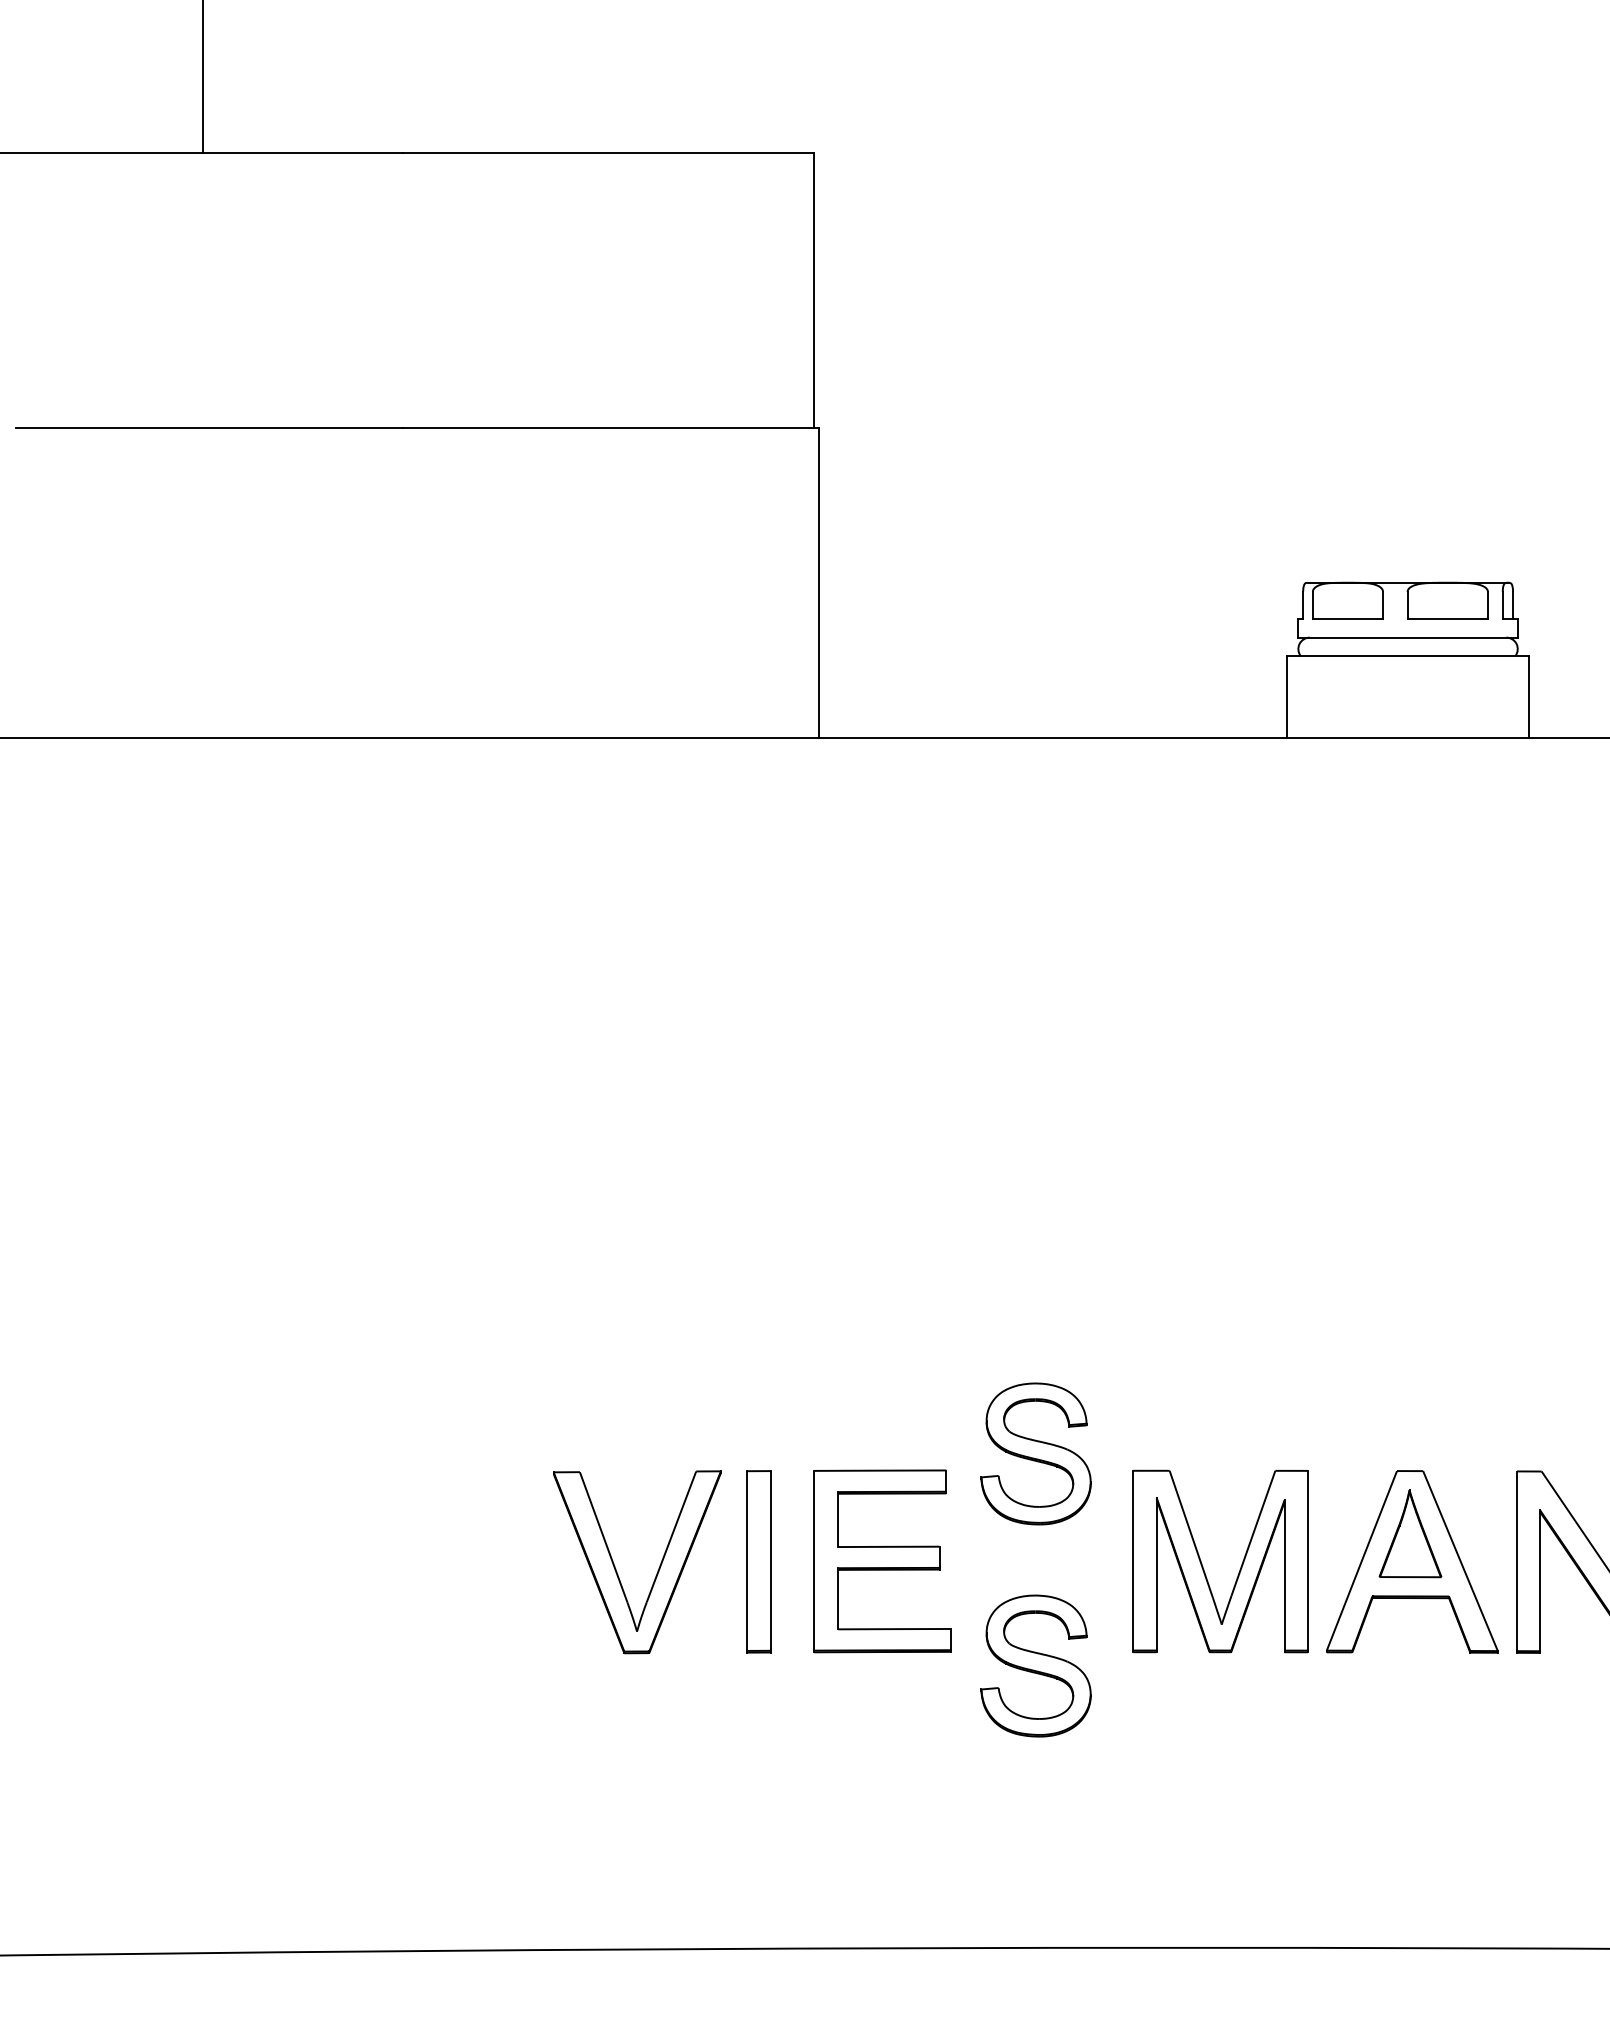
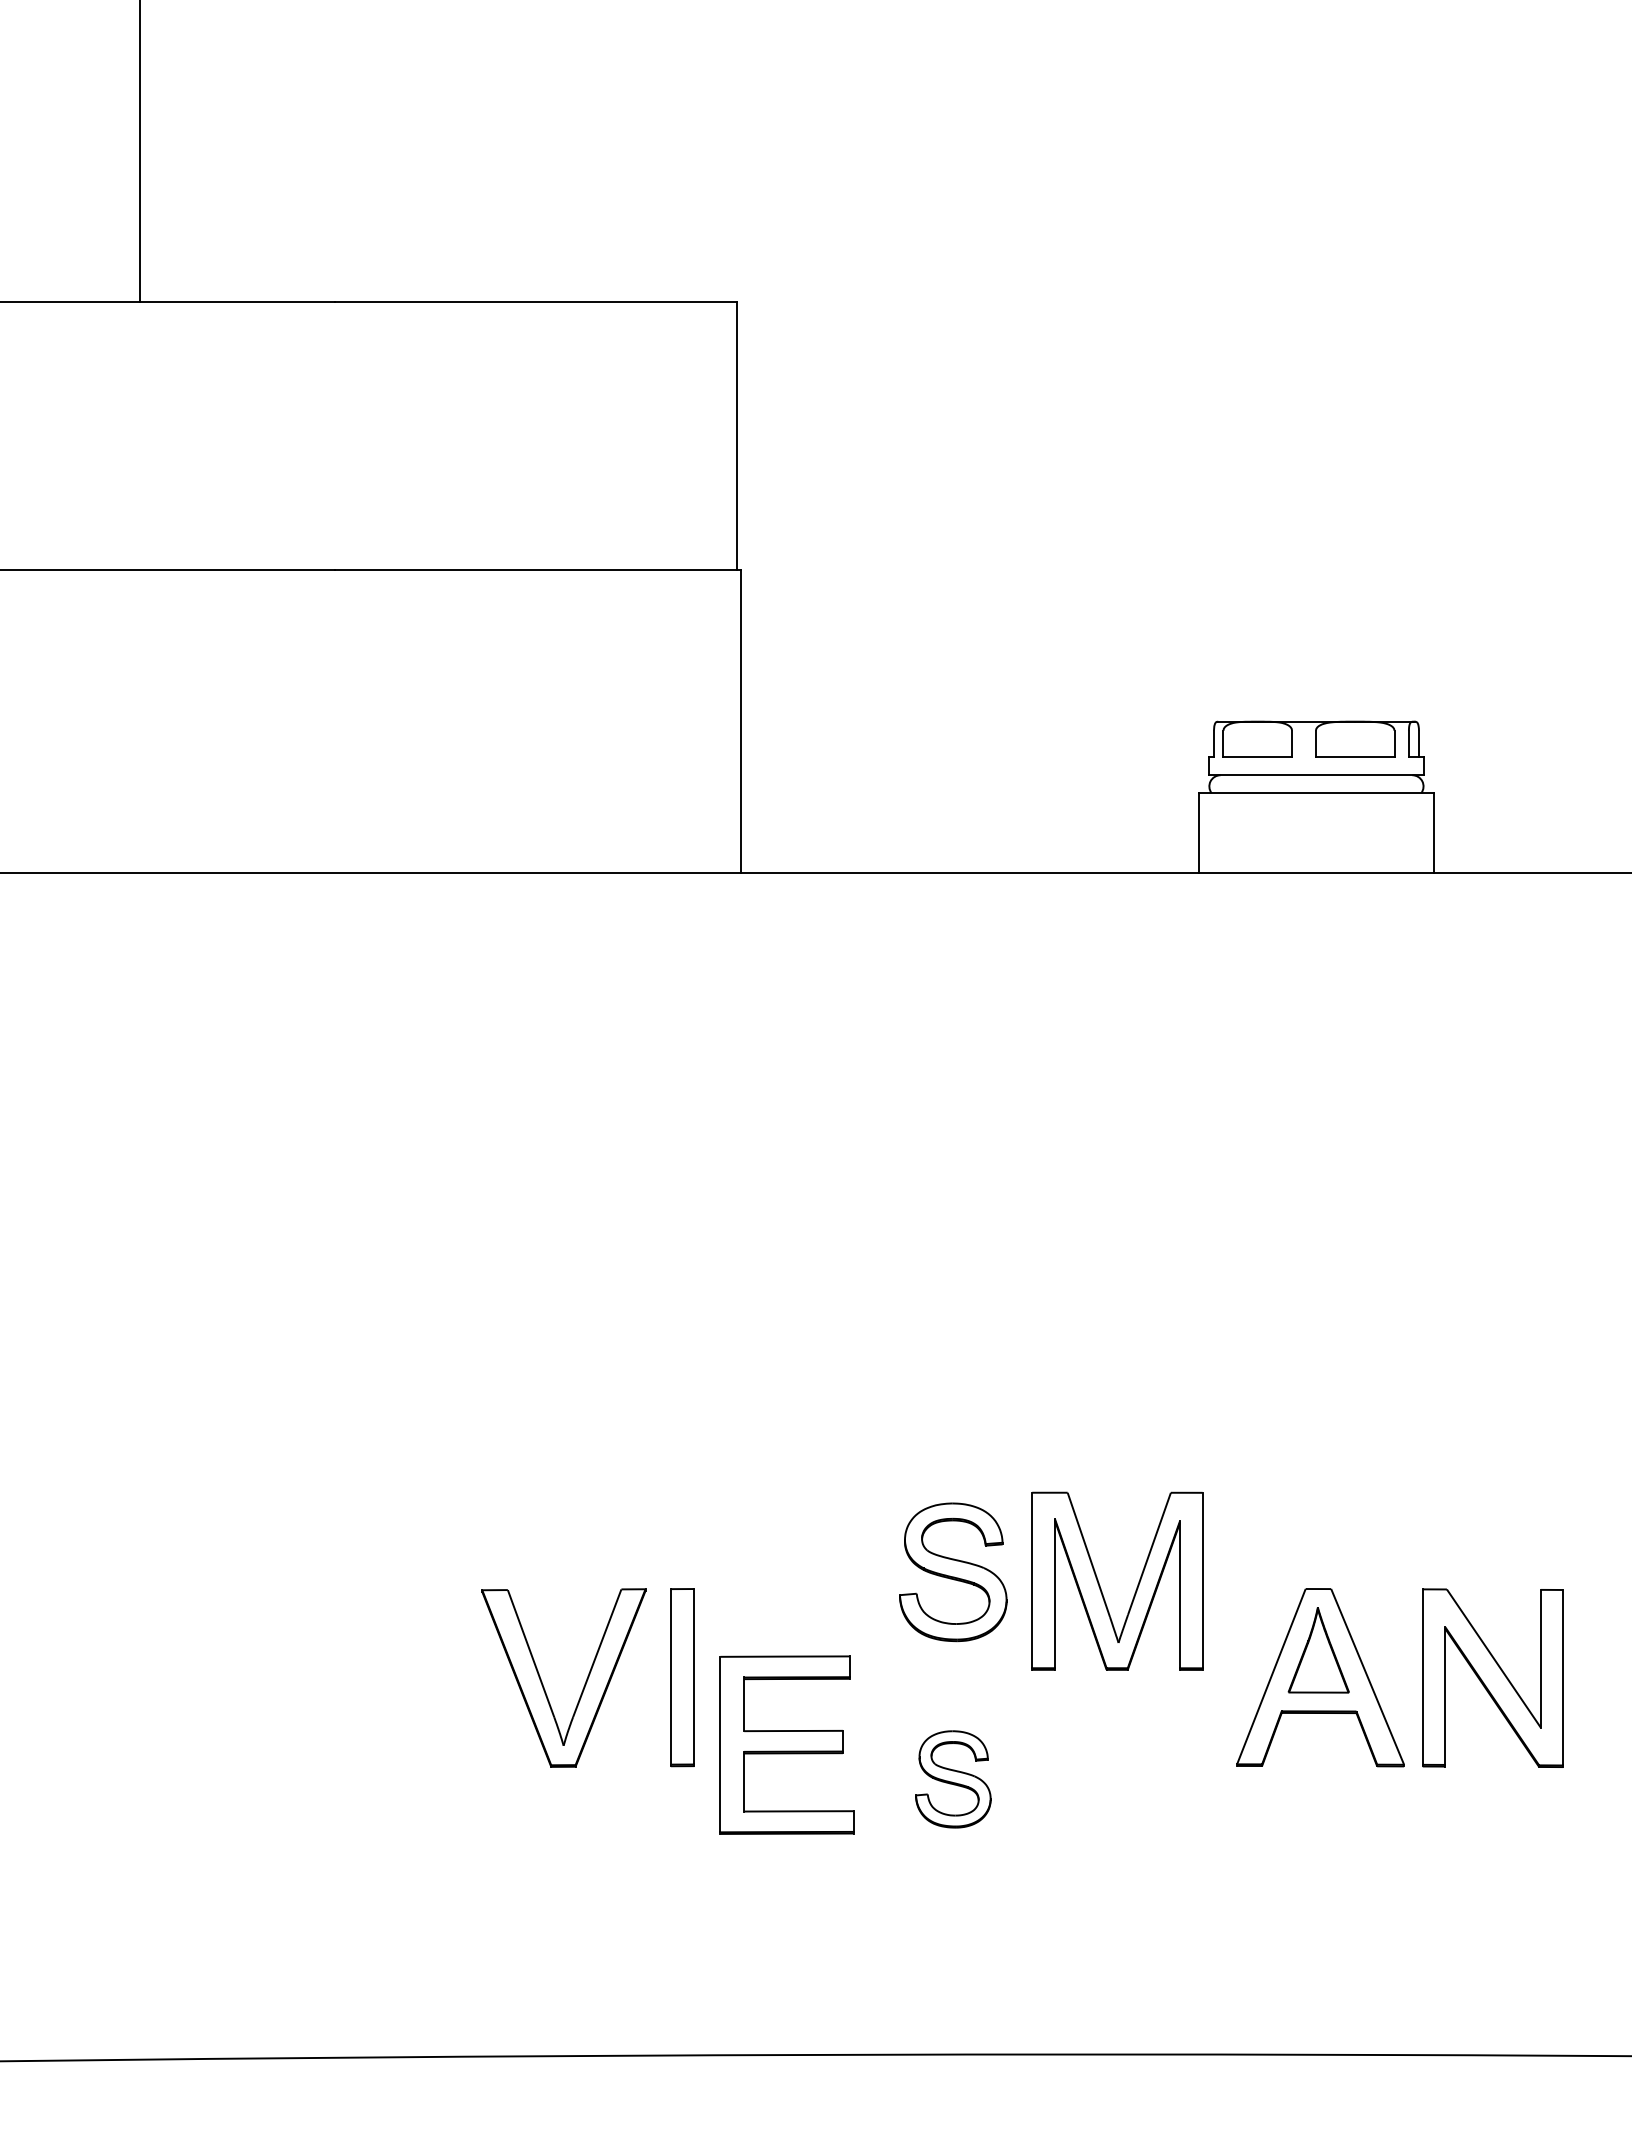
part: (881, 1560) -> (786, 1744), moved
part: (1203, 1565) -> (1100, 1585), moved
part: (1036, 1666) -> (953, 1779), size x0.7

